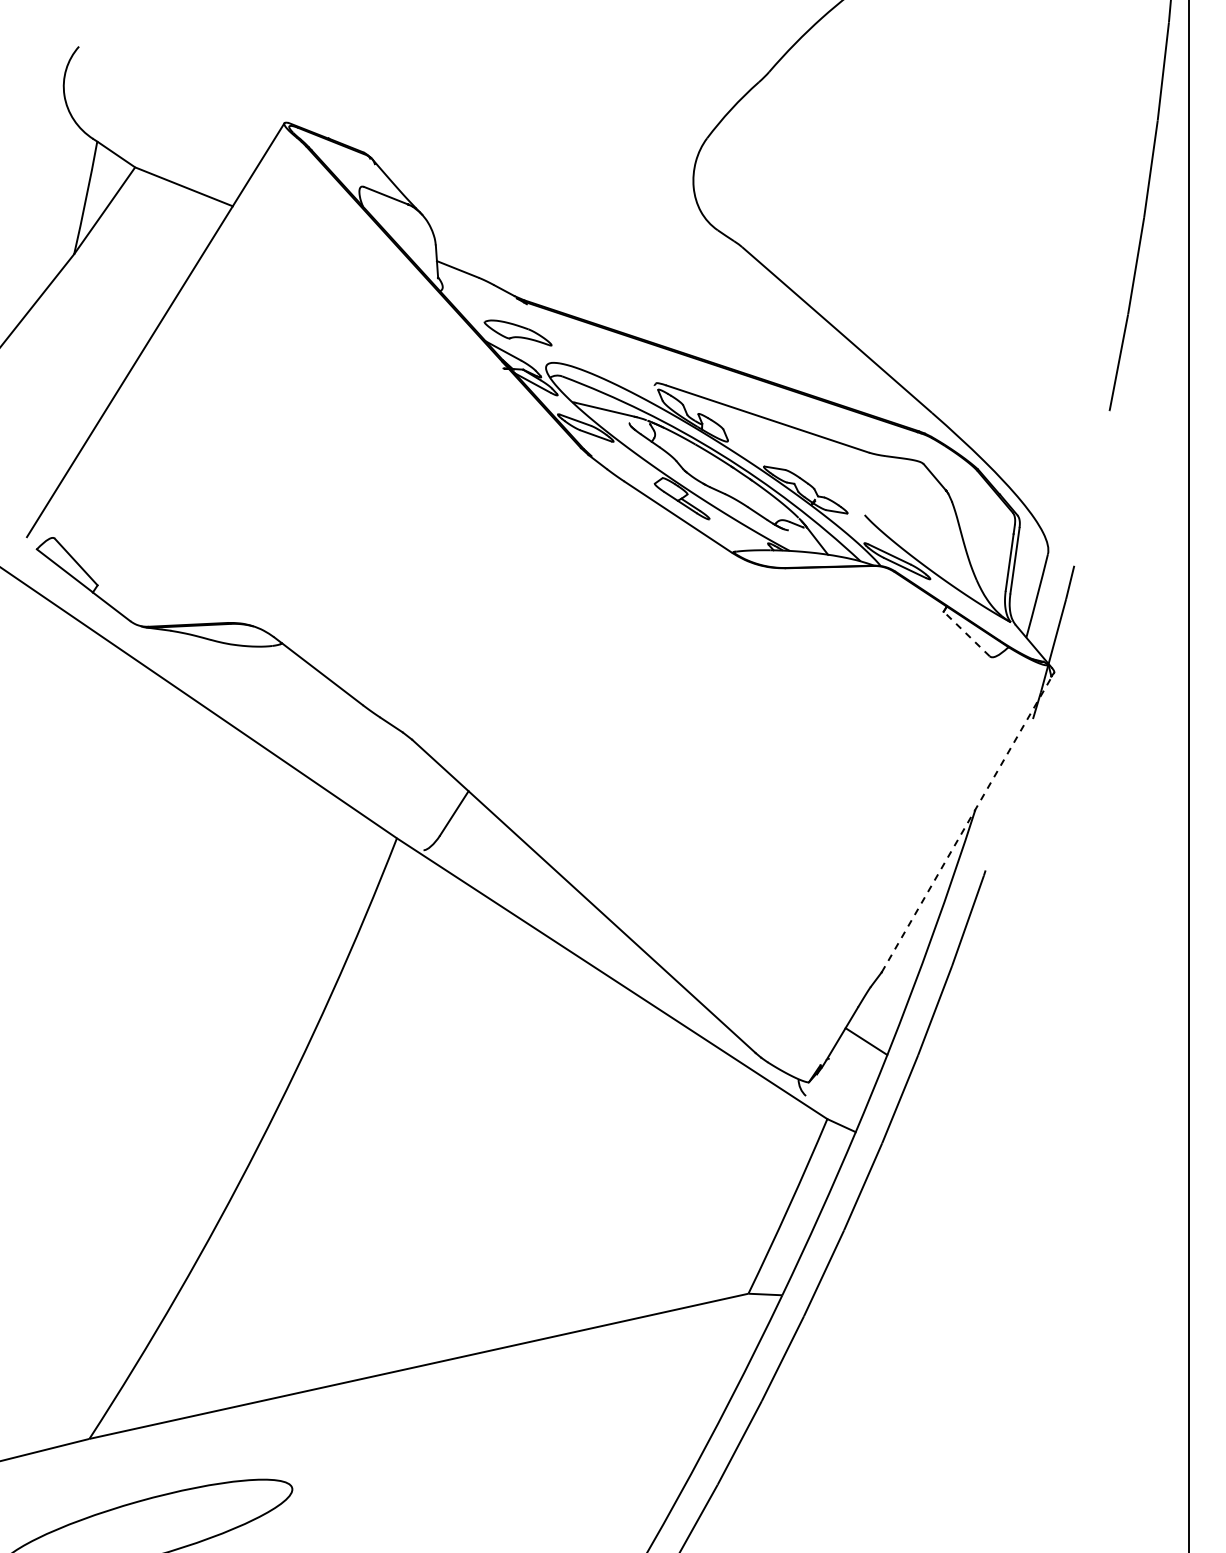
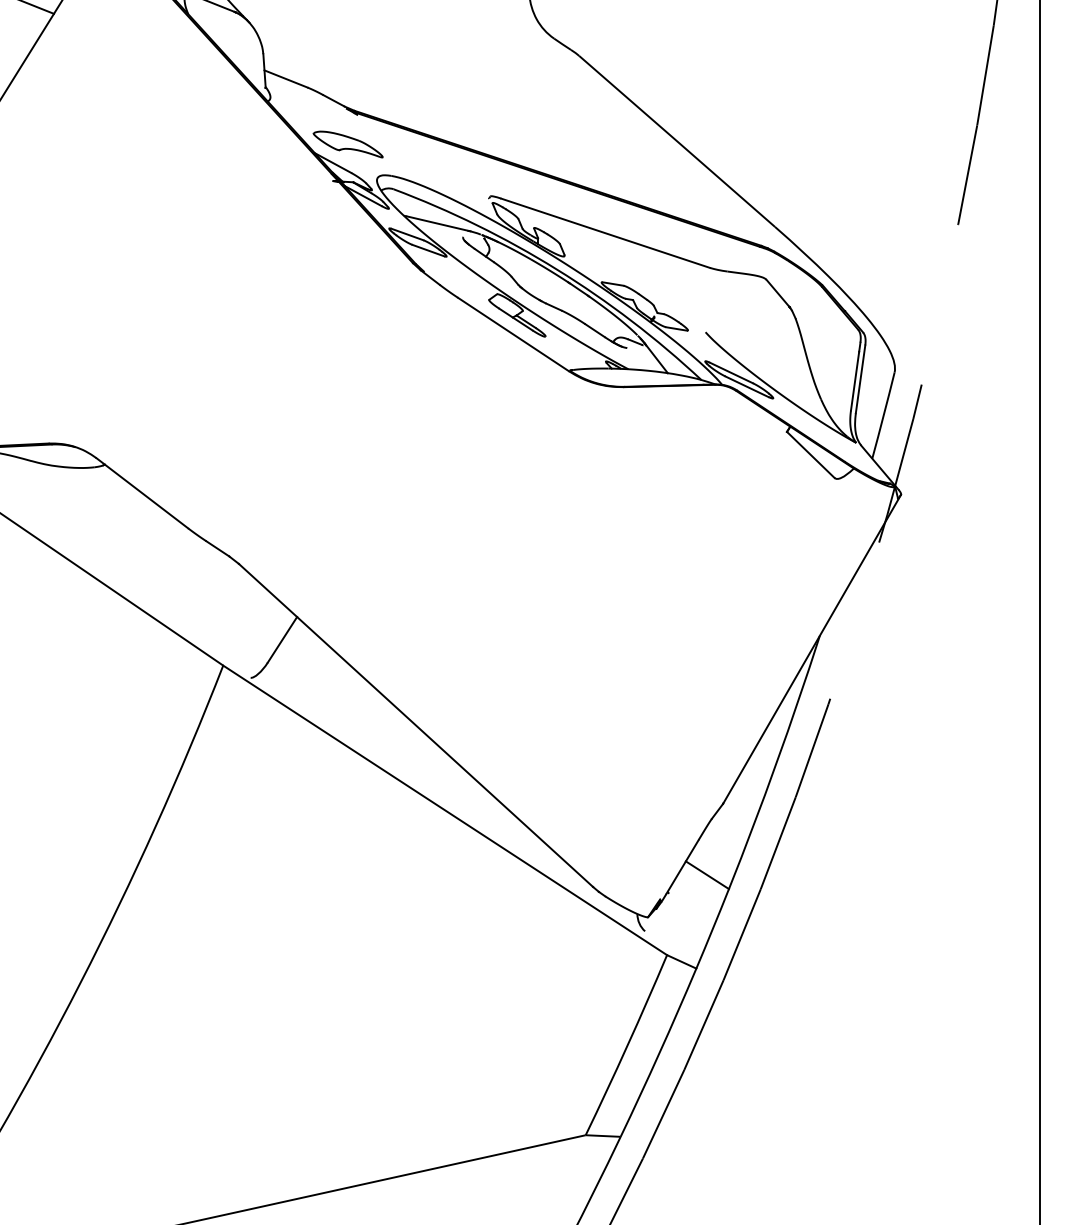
line: (966, 633) -> (810, 454), dashed -> solid
line: (967, 822) -> (811, 649), dashed -> solid

